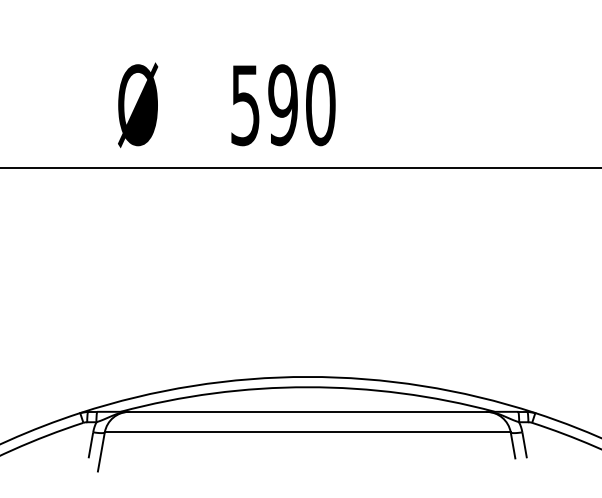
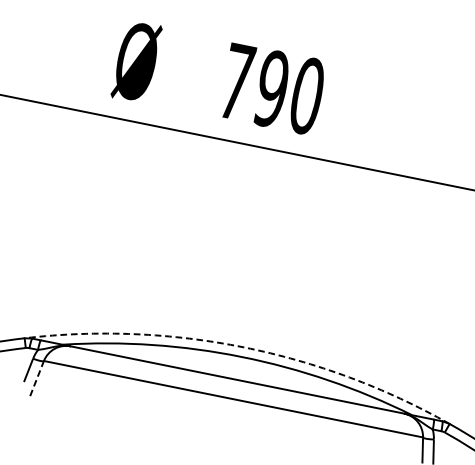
text: (245, 105) -> (236, 82), 590 -> 790
arc: (307, 376) -> (243, 346), solid -> dashed
line: (101, 451) -> (37, 378), solid -> dashed

